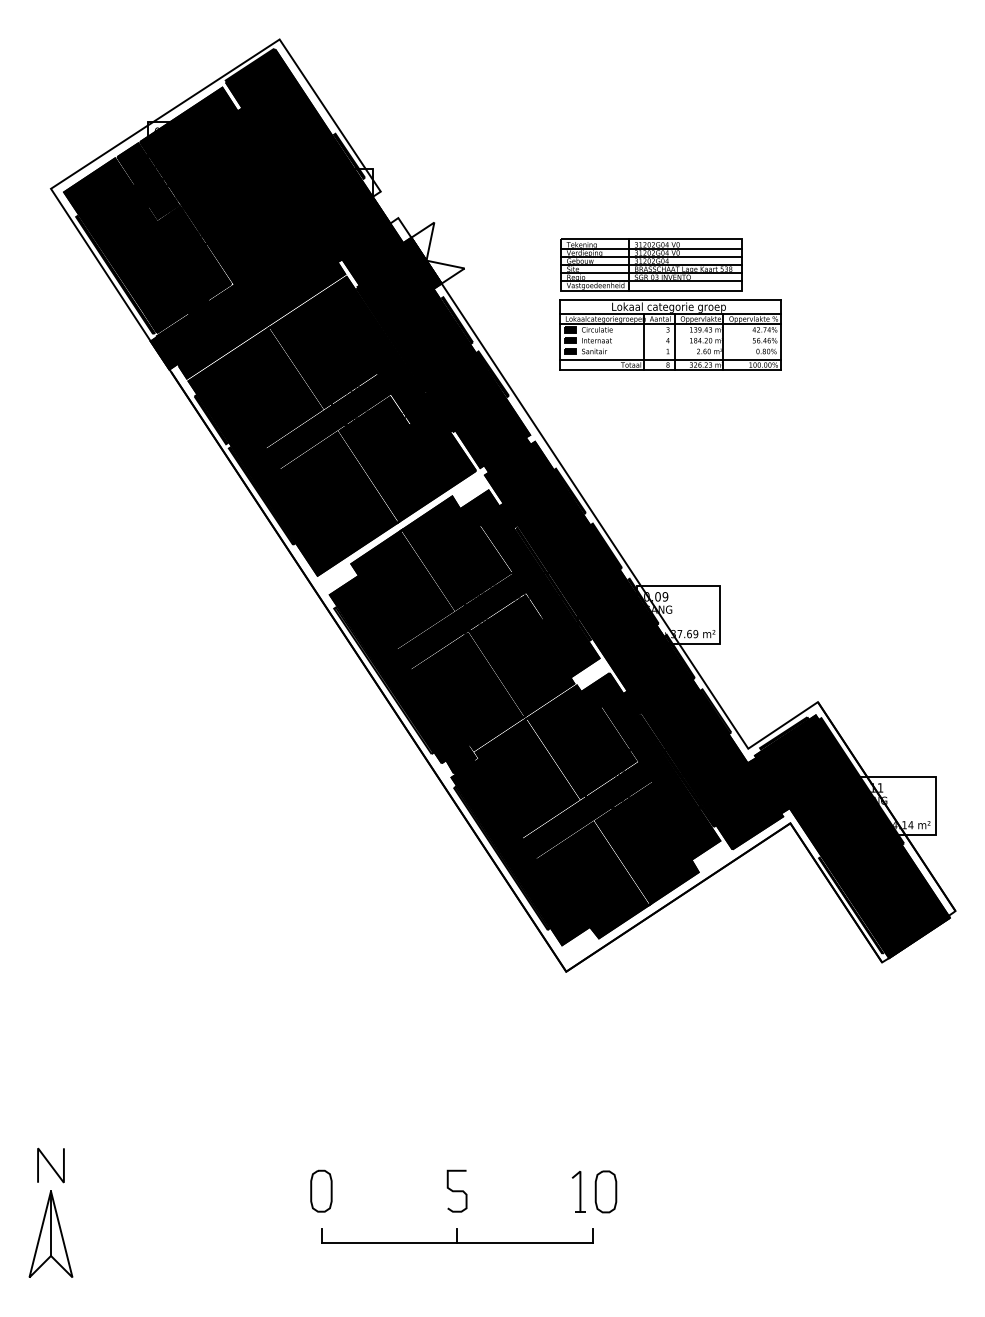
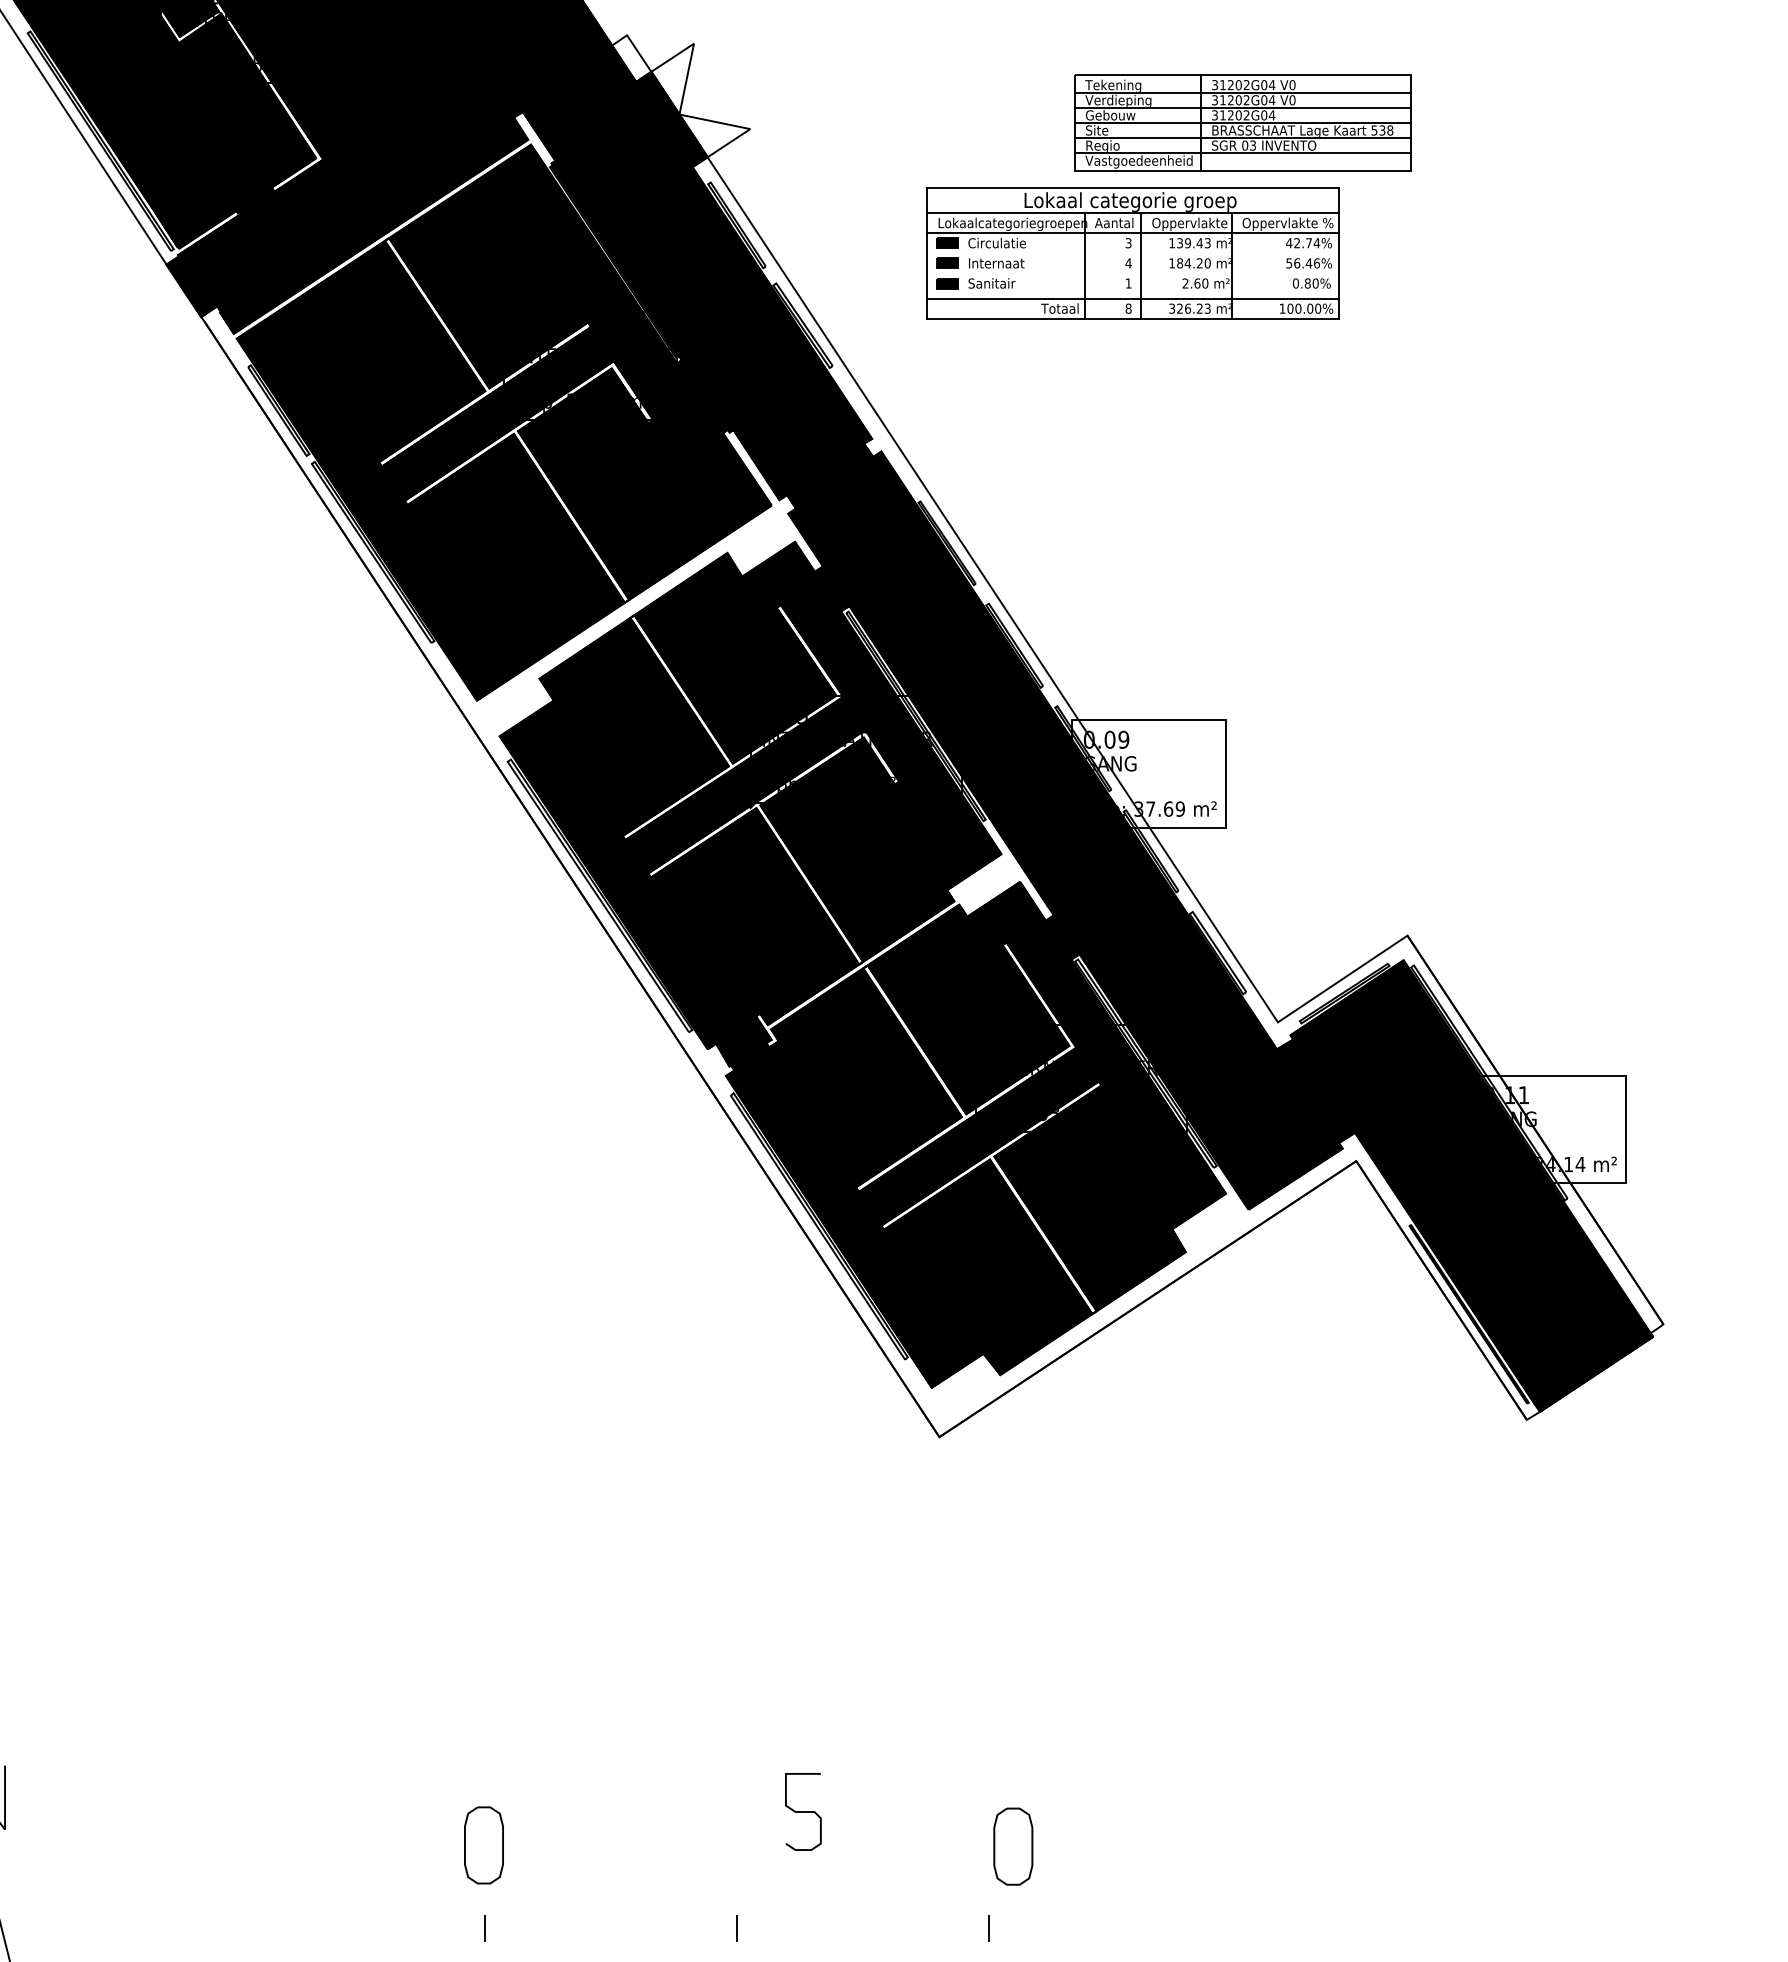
part: (651, 264) -> (1243, 121), moved
curve: (456, 1190) -> (802, 1810), moved
part: (578, 1191) -> (962, 1845), removed
line: (456, 1242) -> (735, 1940), removed

